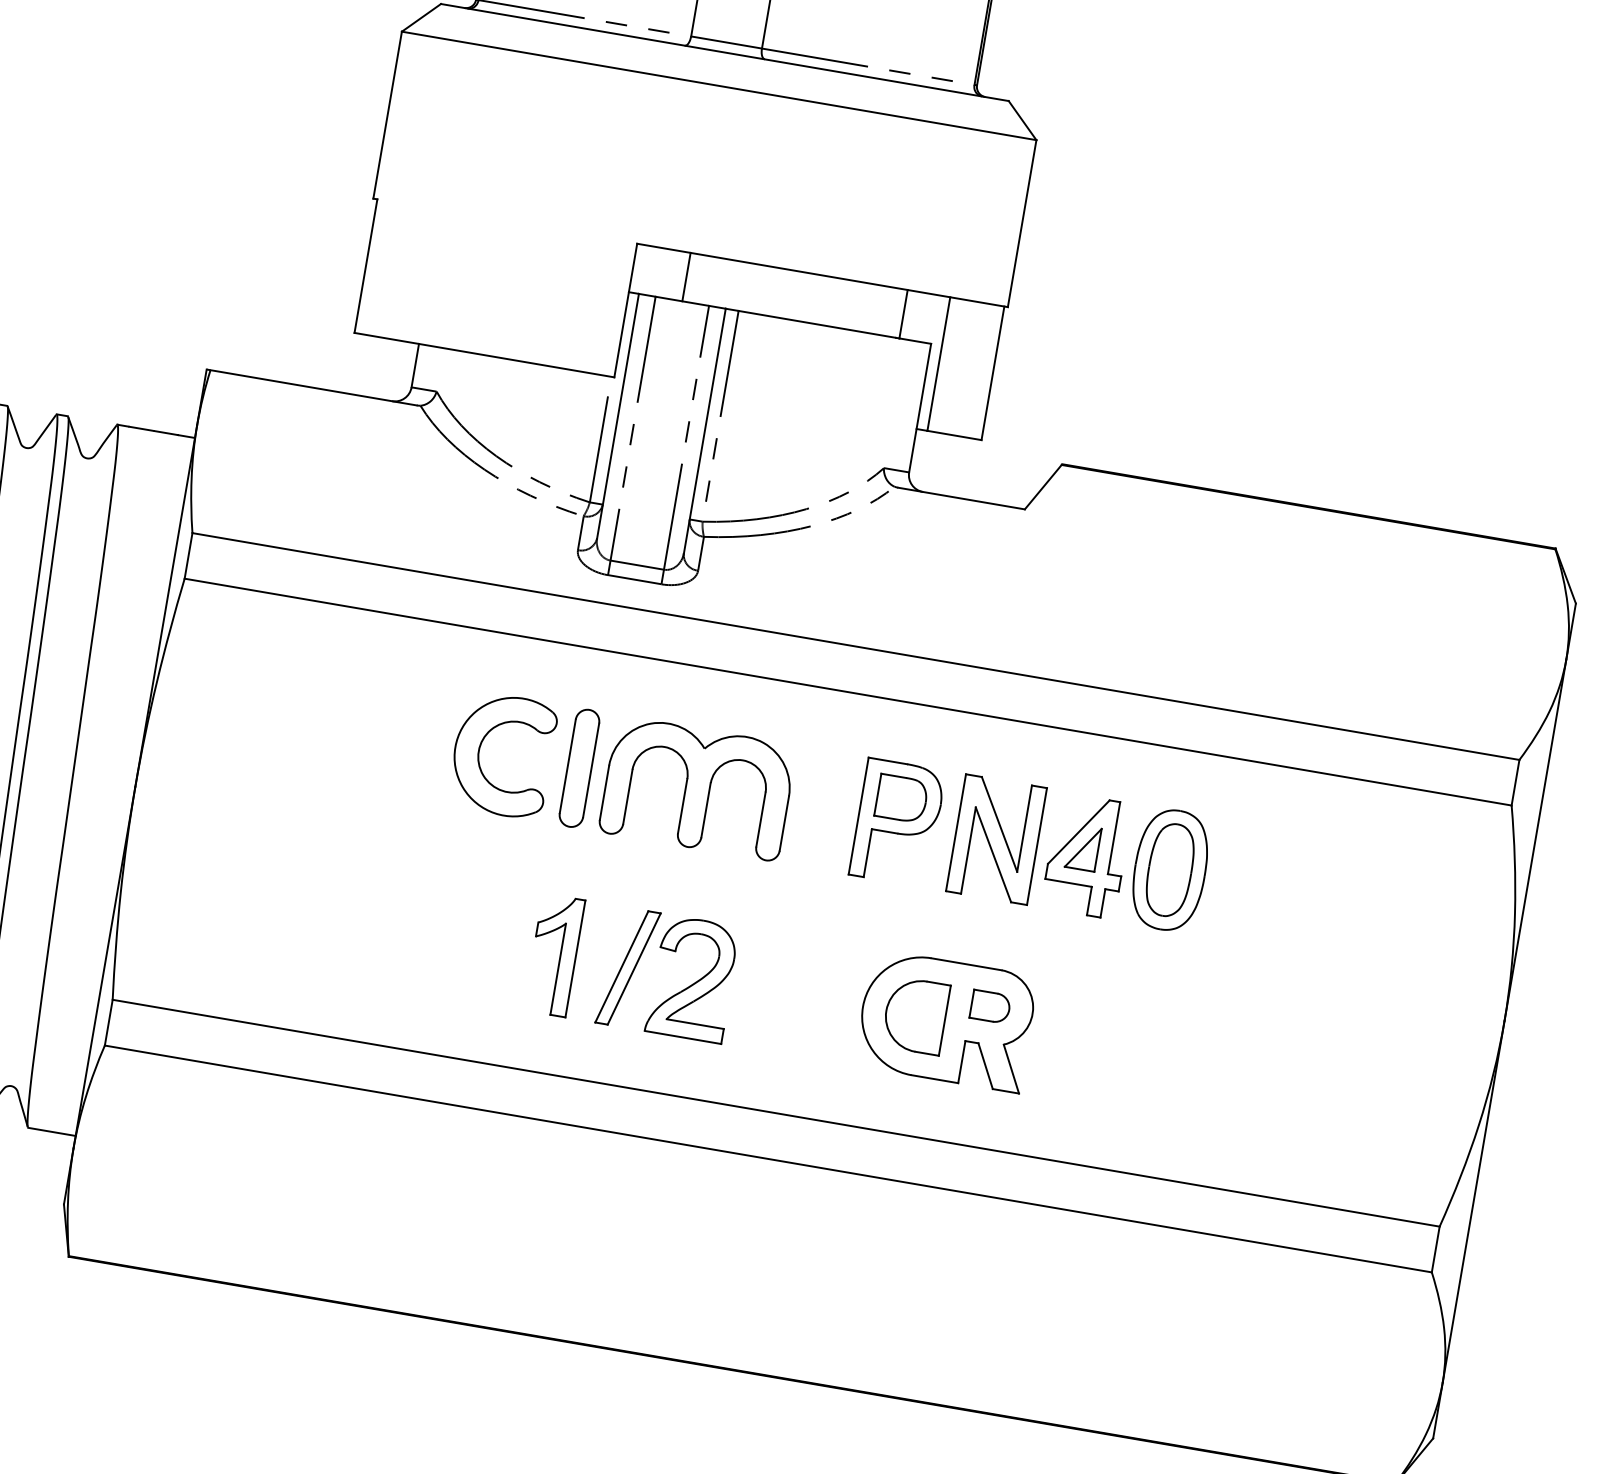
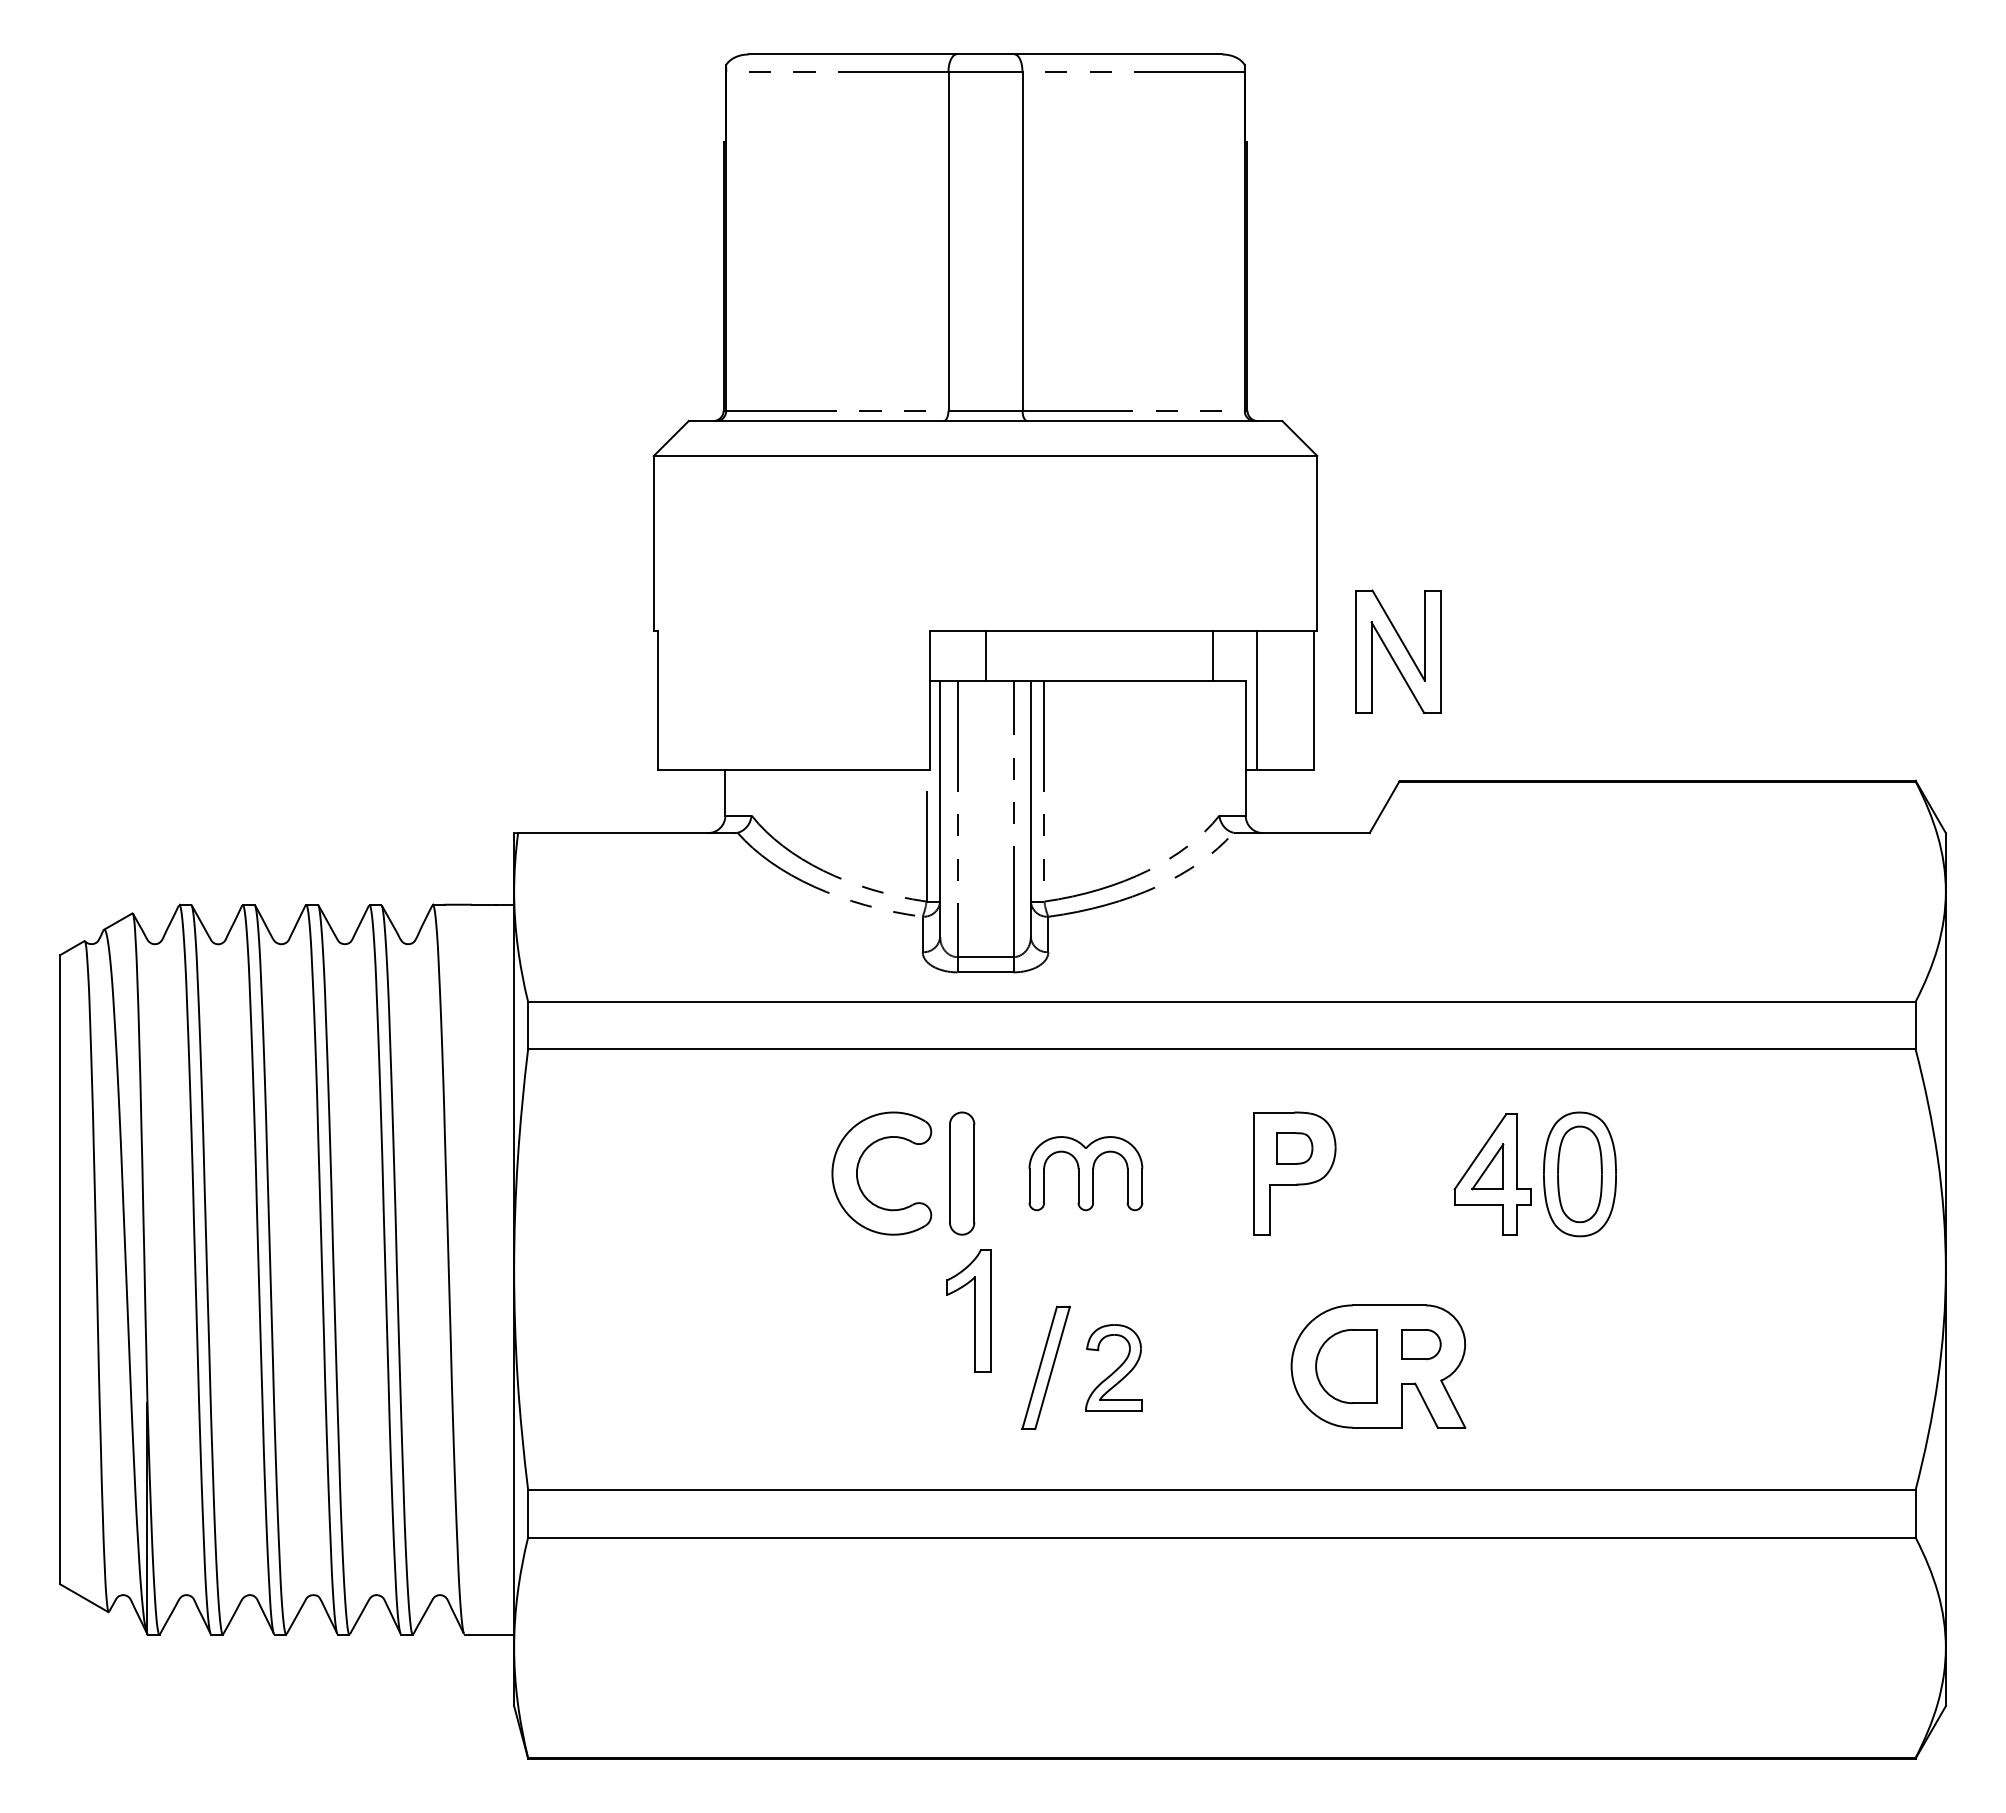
part: (697, 788) -> (1085, 1173), size x0.6
part: (901, 798) -> (1294, 1148), size x0.7
part: (996, 839) -> (1398, 651), moved
part: (553, 954) -> (968, 1310), moved
part: (692, 978) -> (1113, 1367), size x0.7

